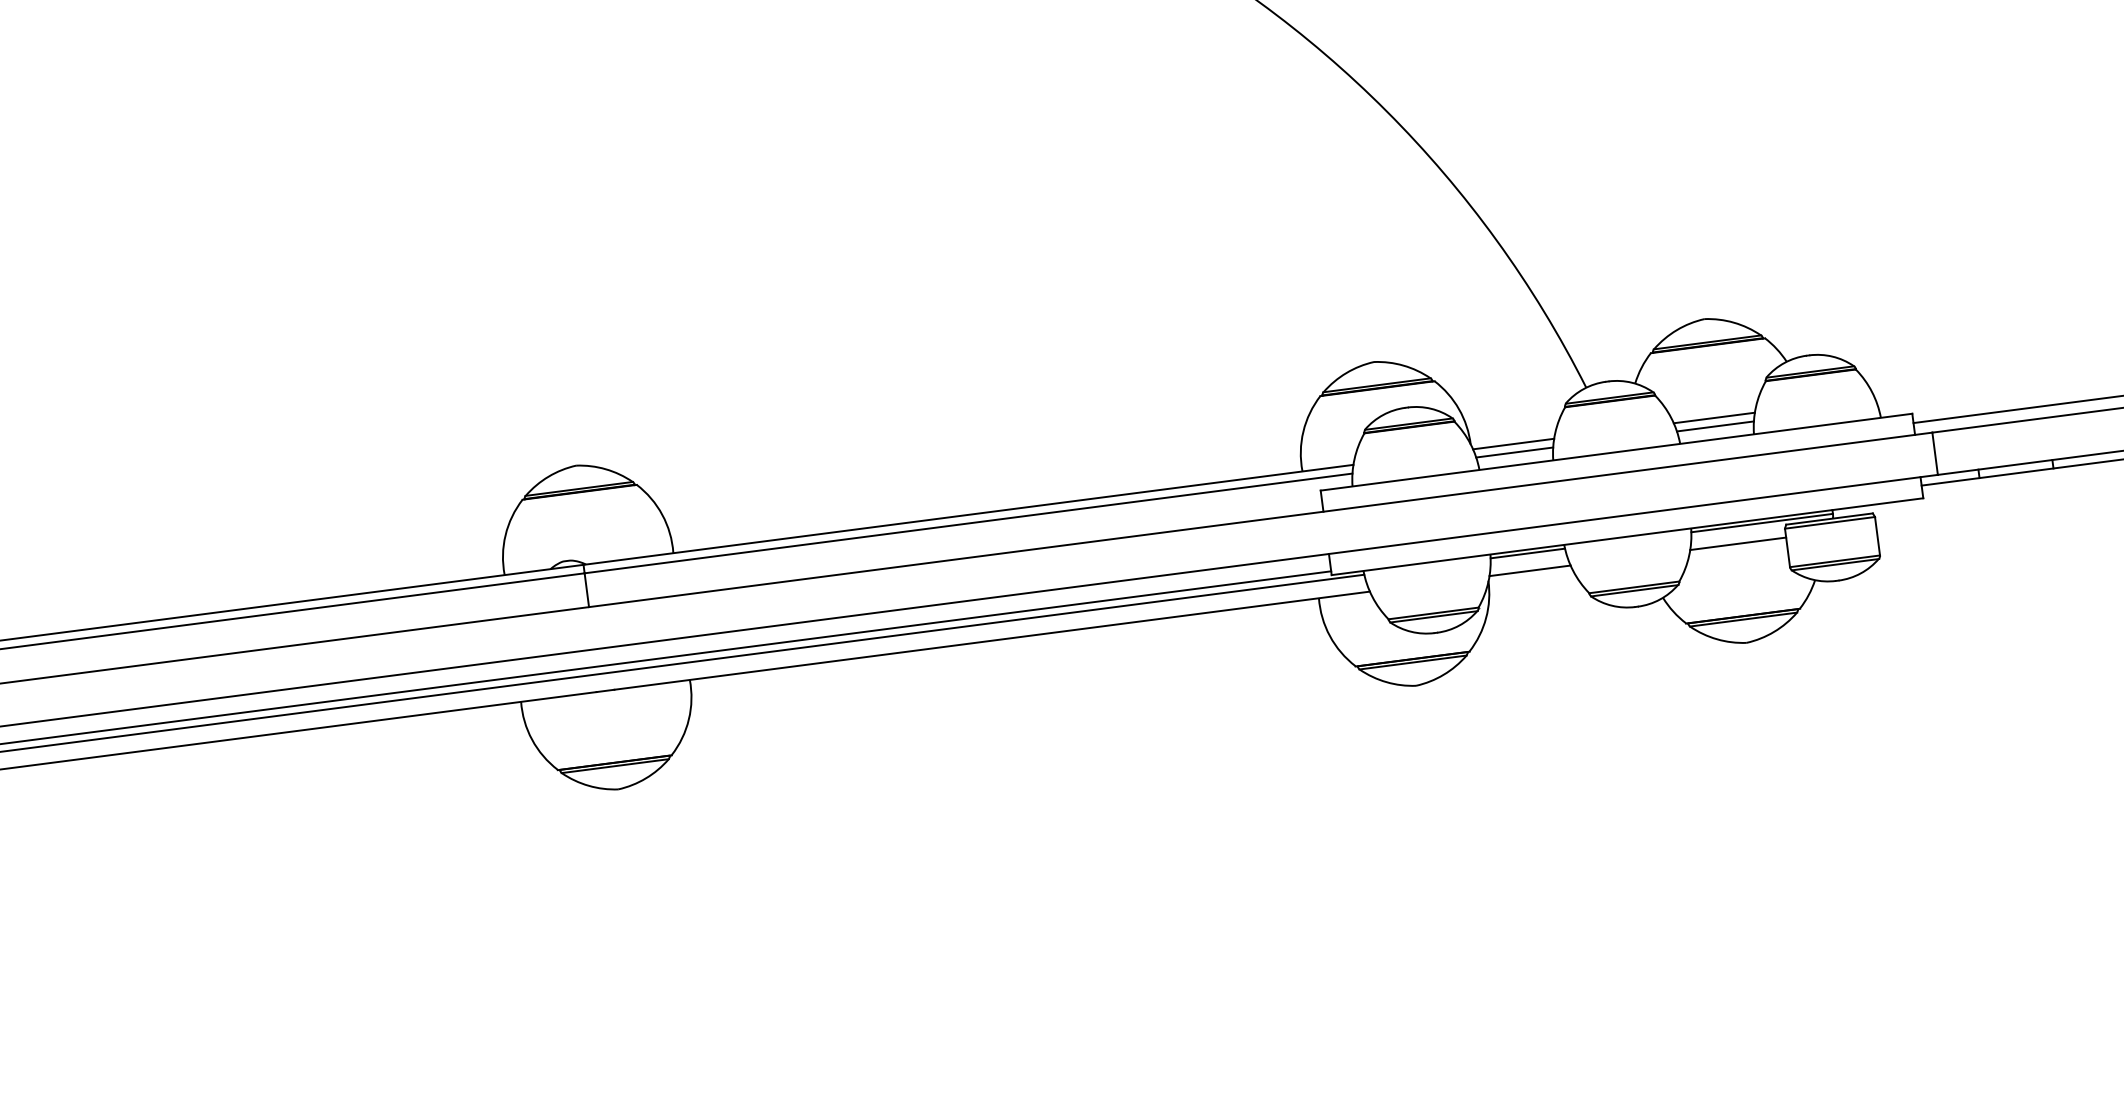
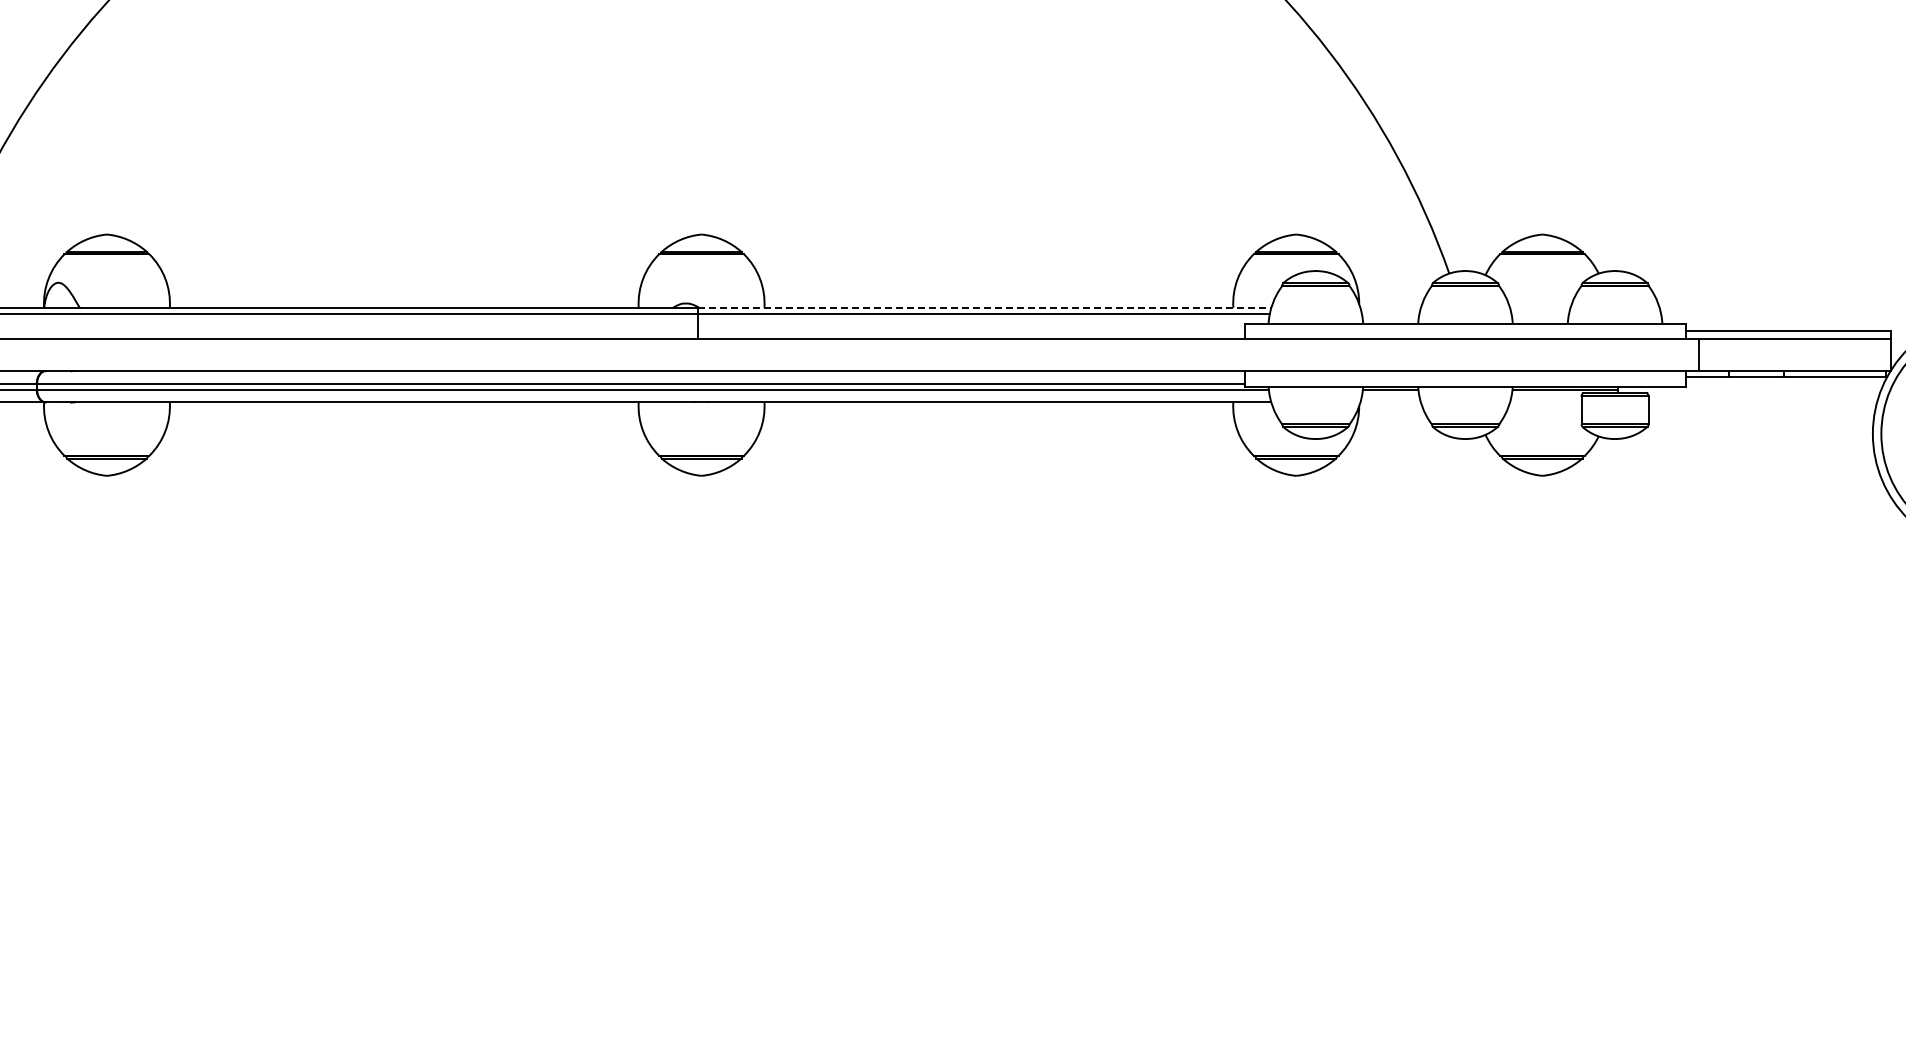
line: (1714, 417) -> (1540, 307), removed
line: (1714, 426) -> (1539, 314), removed
line: (1513, 443) -> (1390, 307), removed
line: (1514, 452) -> (1390, 314), removed
line: (968, 514) -> (984, 307), solid -> dashed
line: (1737, 543) -> (1545, 402), removed
line: (1529, 570) -> (1390, 402), removed

